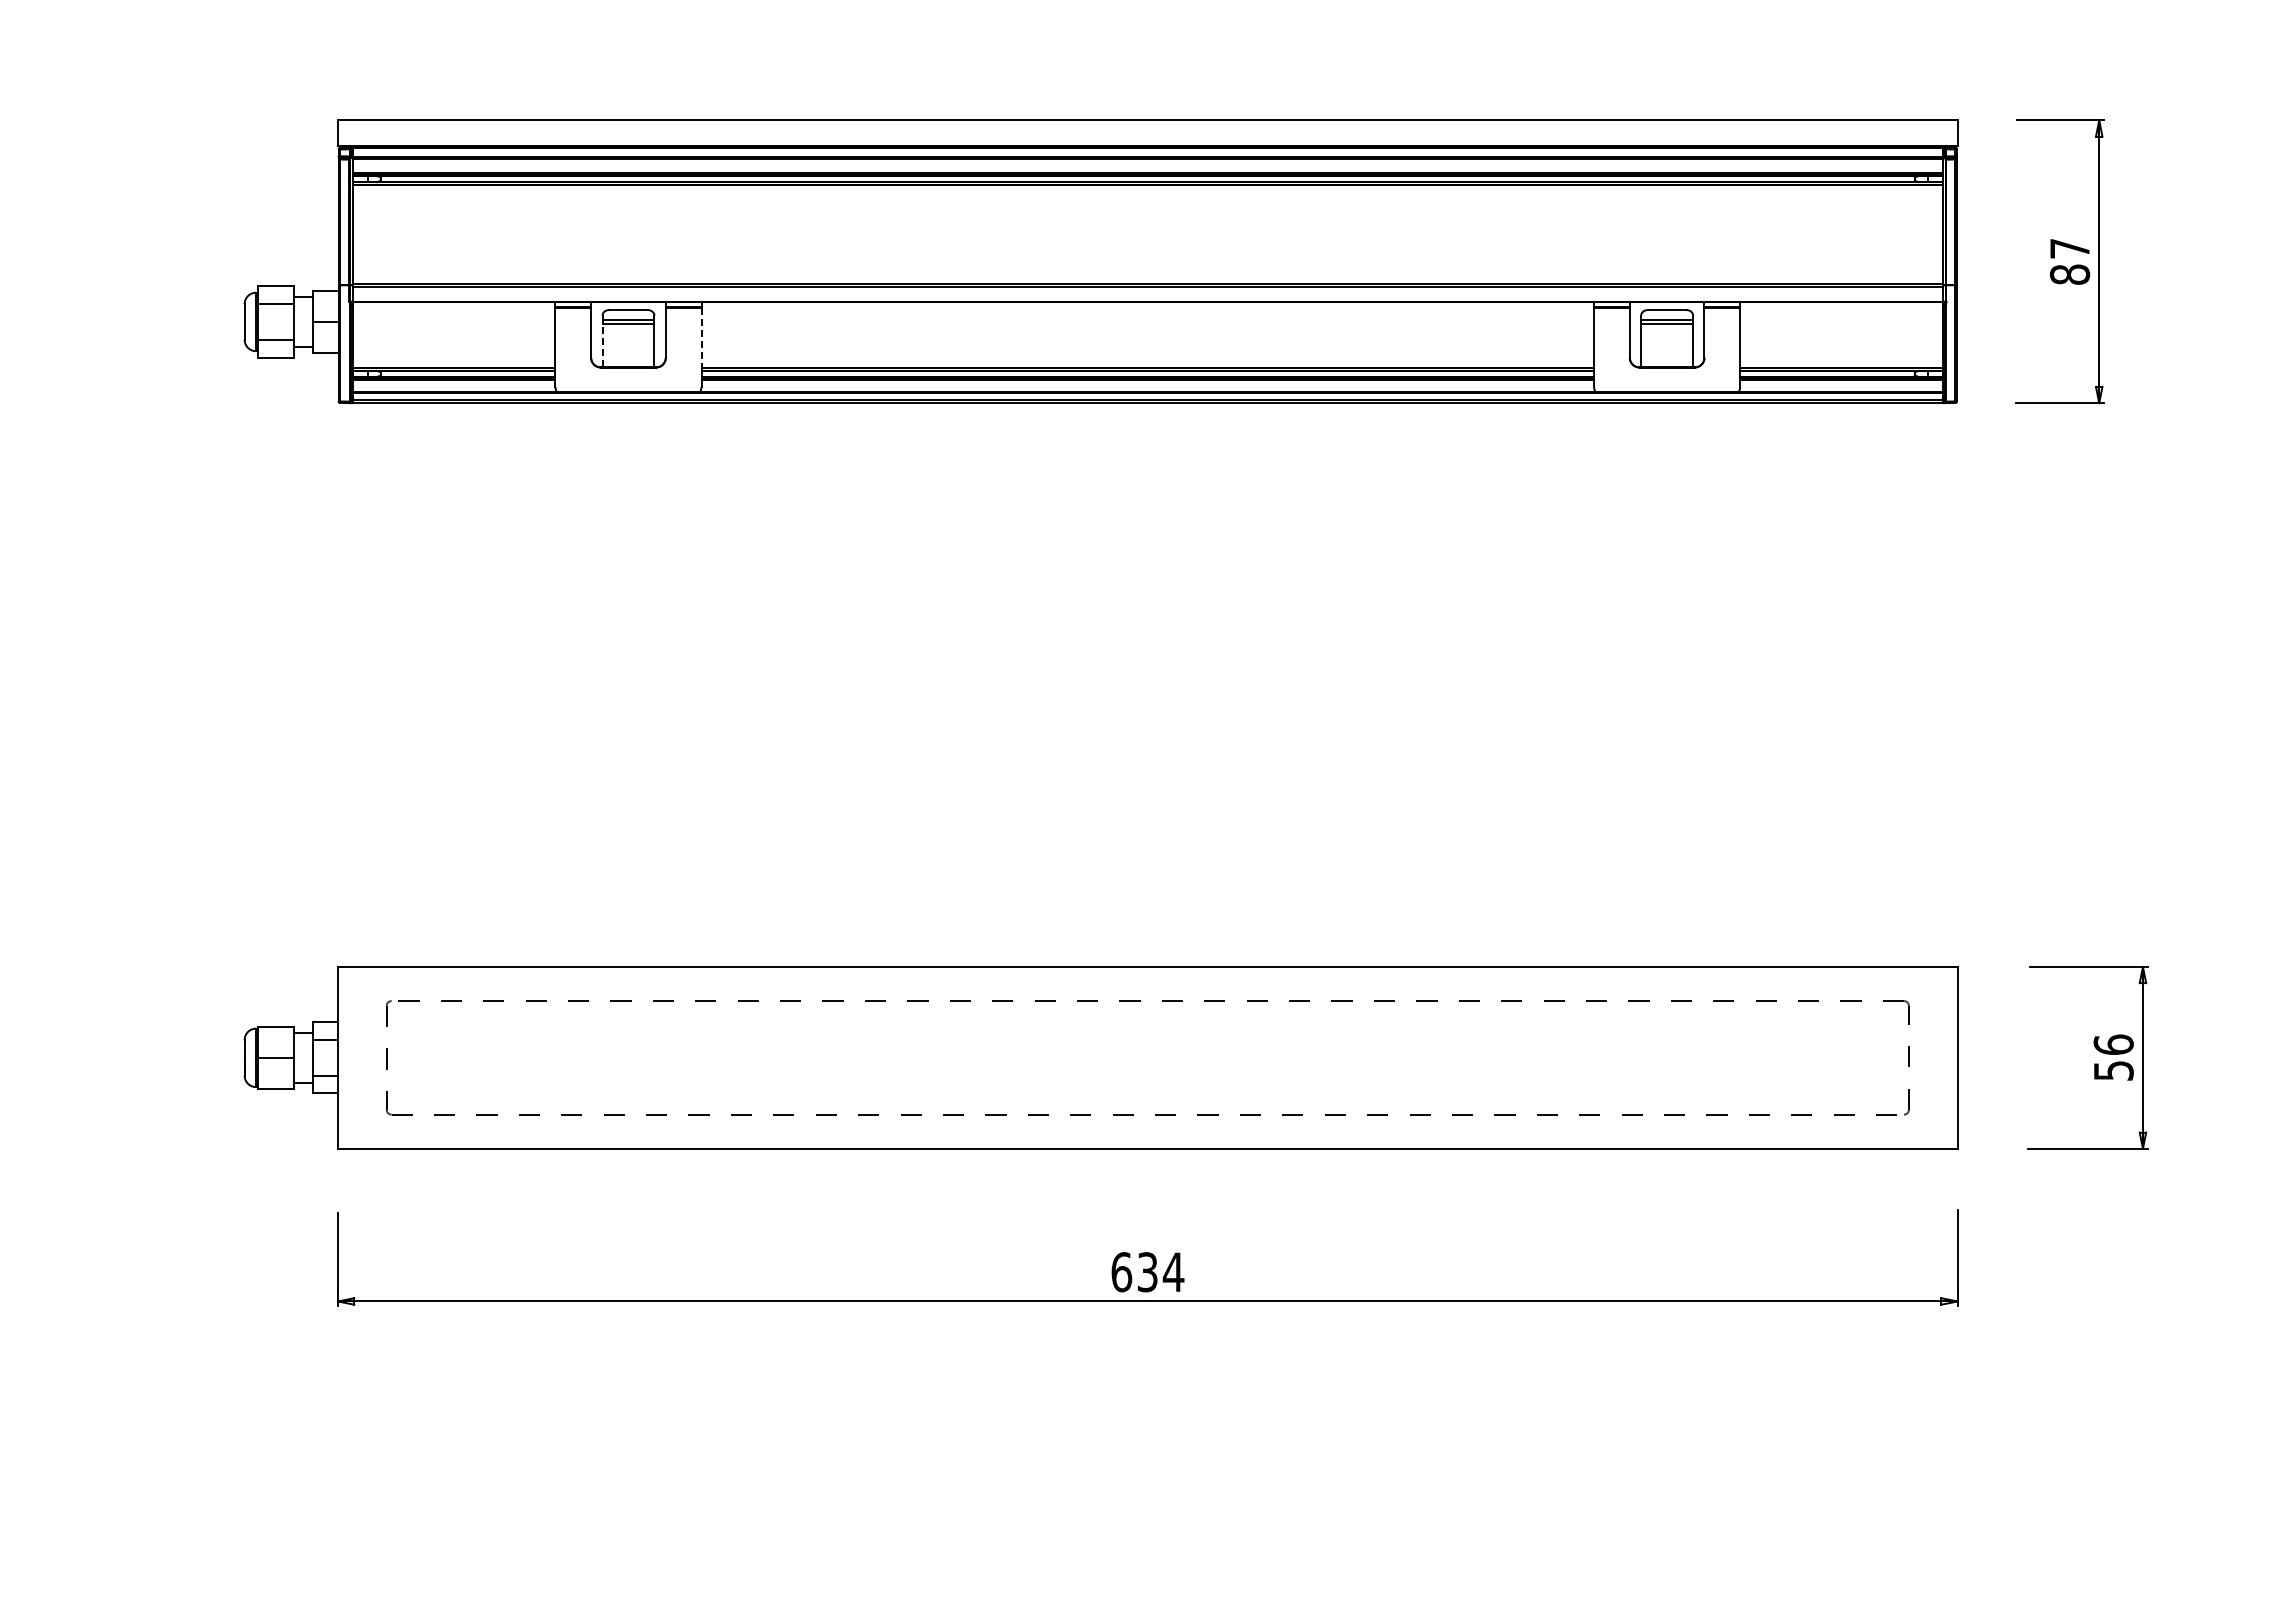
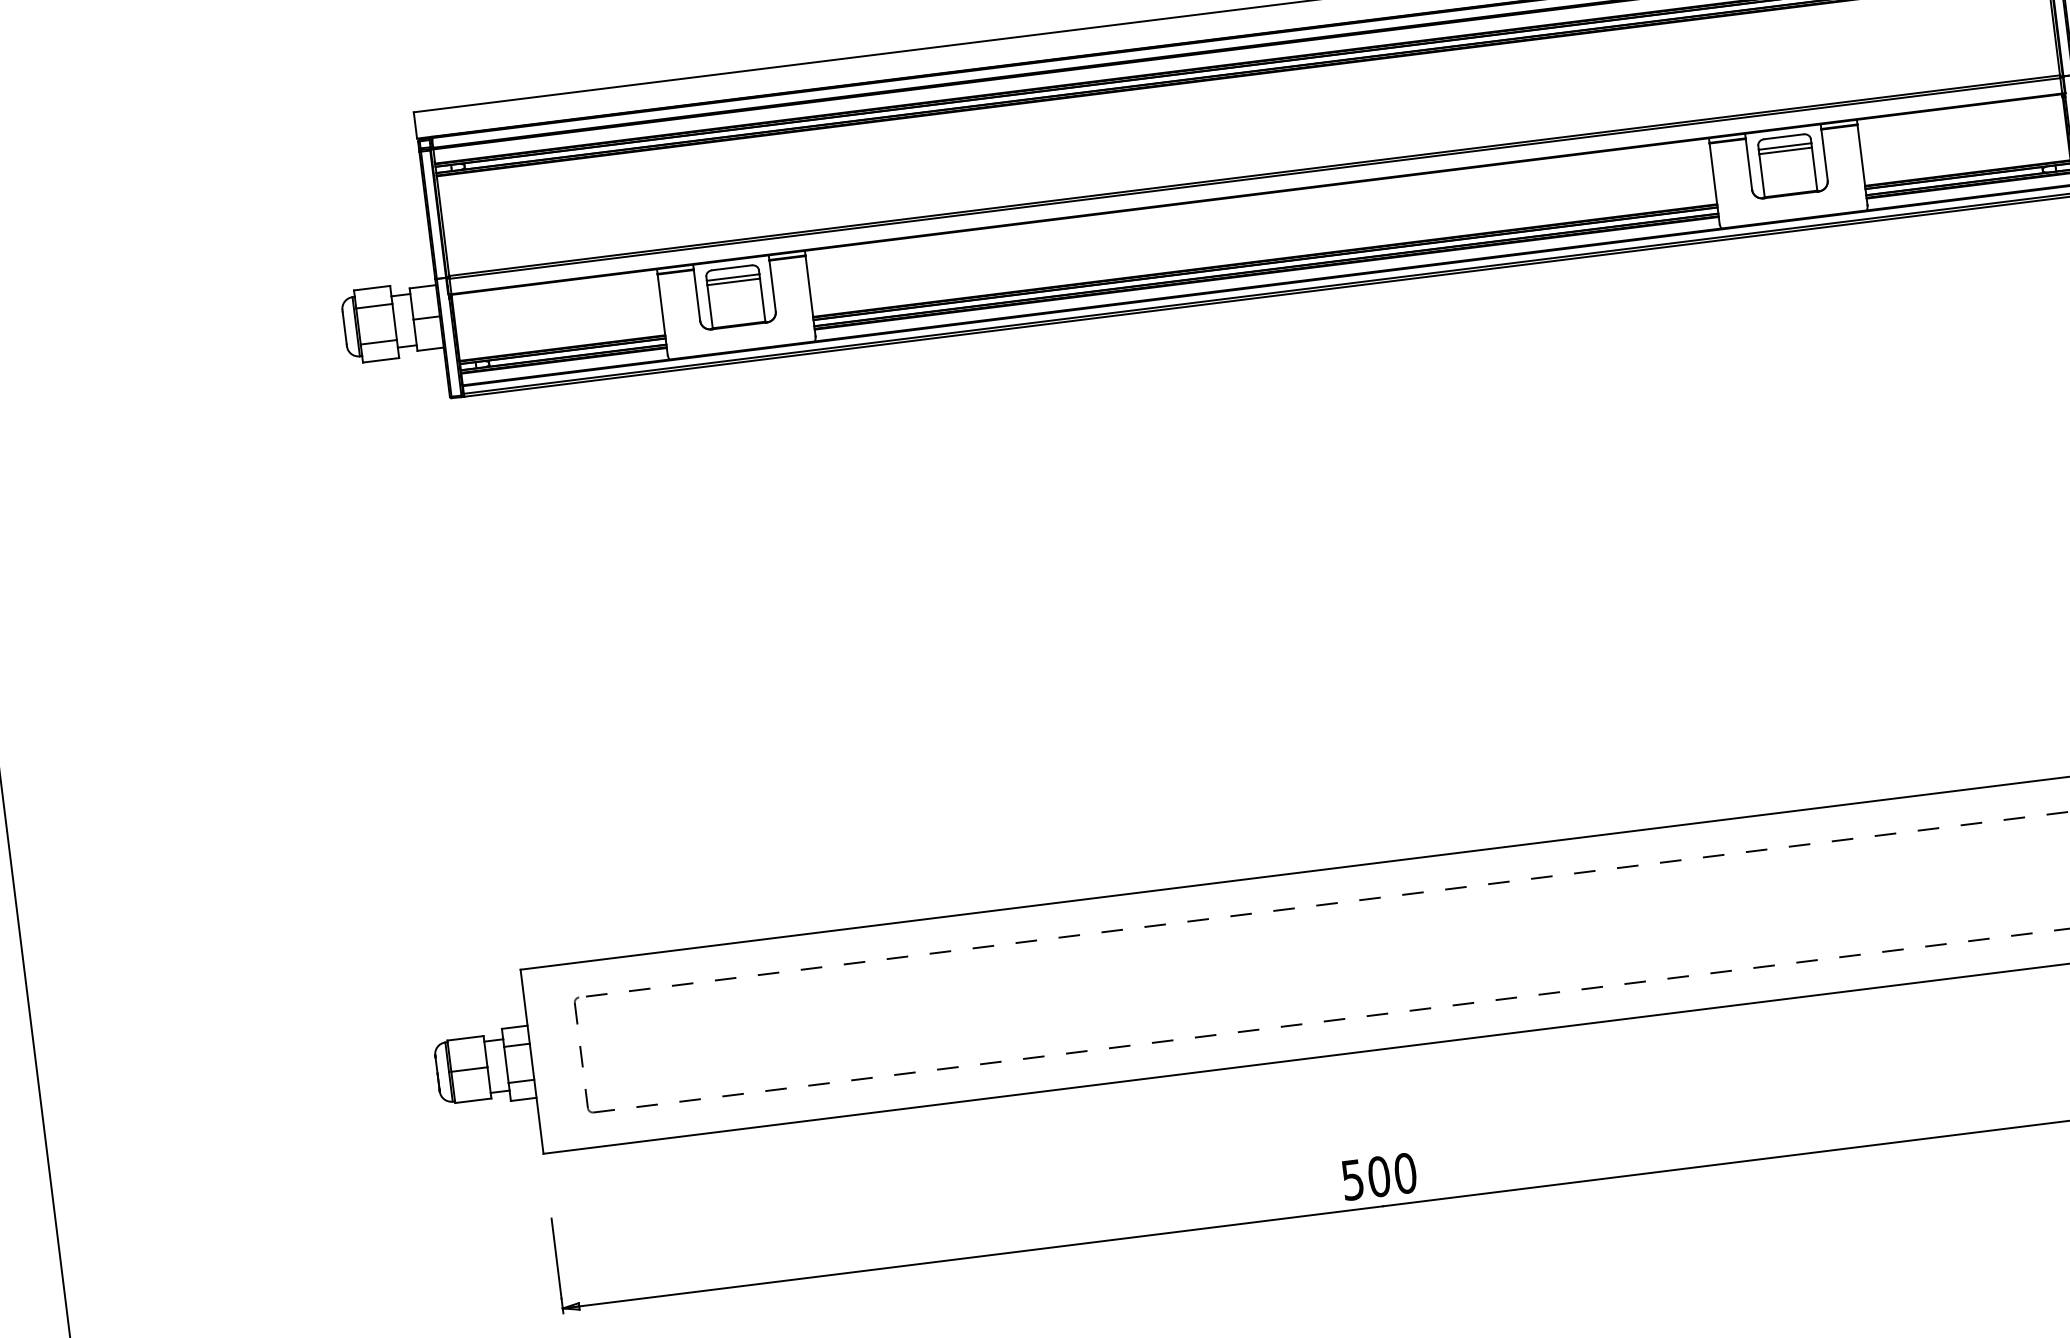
line: (701, 338) -> (809, 287), dashed -> solid
line: (602, 344) -> (709, 305), dashed -> solid
text: (1147, 1272) -> (1379, 1177), 634 -> 500

